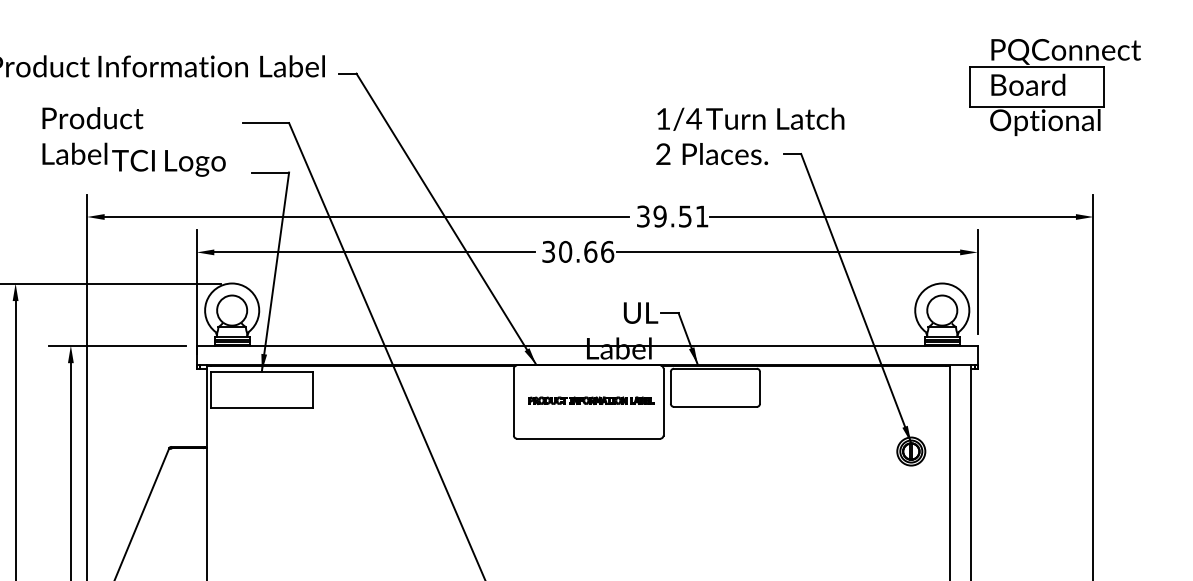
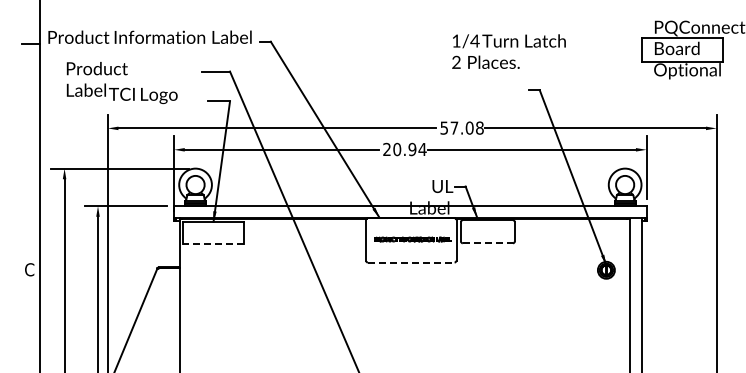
text: (749, 136) -> (508, 51), moved
text: (132, 142) -> (121, 83), moved
text: (671, 215) -> (461, 127), 39.51 -> 57.08
text: (577, 251) -> (404, 149), 30.66 -> 20.94
line: (716, 407) -> (488, 243), solid -> dashed
line: (261, 408) -> (213, 244), solid -> dashed
line: (589, 438) -> (411, 262), solid -> dashed

